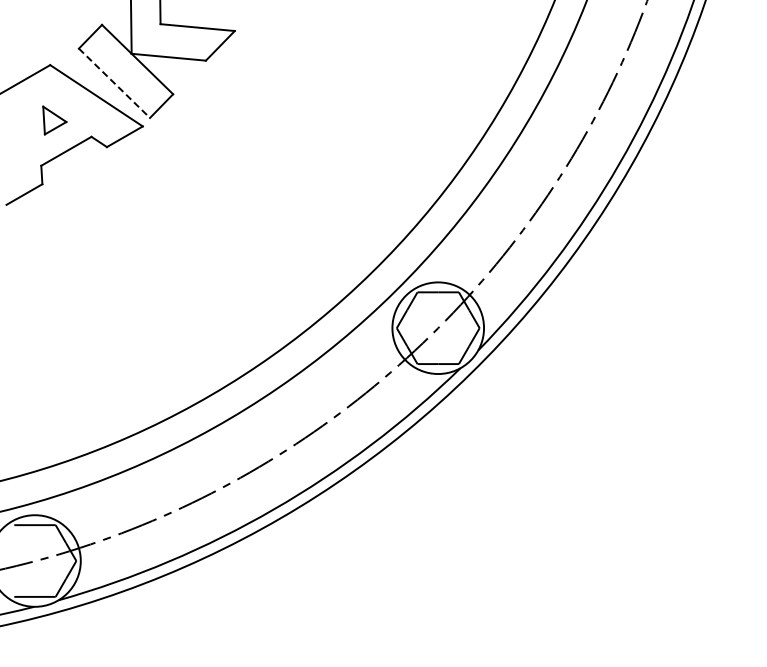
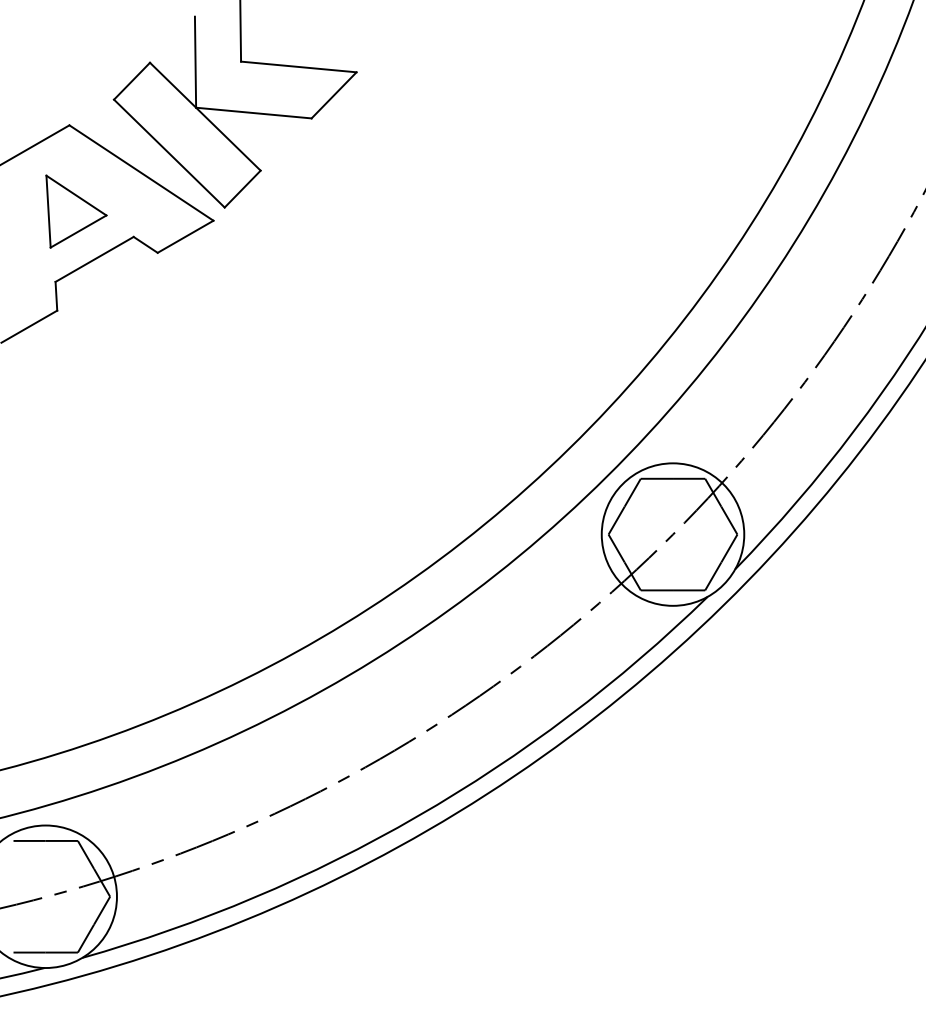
line: (114, 83) -> (169, 153), dashed -> solid
part: (54, 120) -> (76, 211), size x1.67

